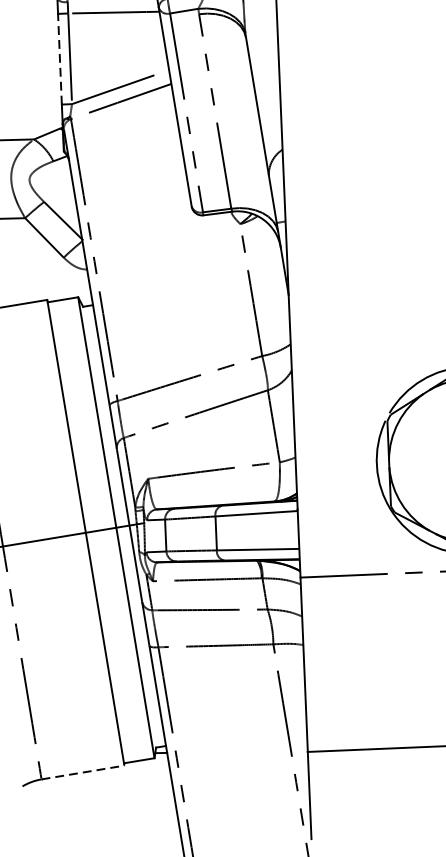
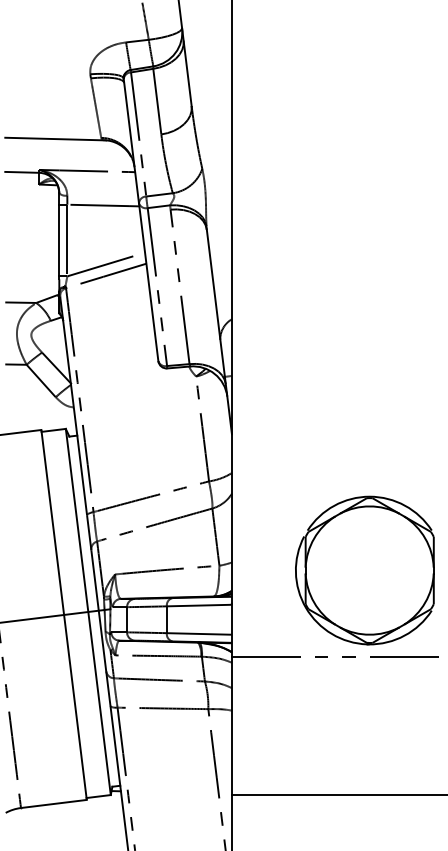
line: (60, 59) -> (59, 240), dashed -> solid
line: (83, 771) -> (54, 803), dashed -> solid

